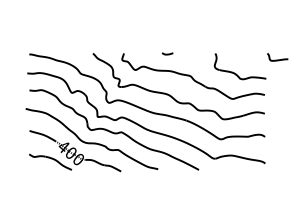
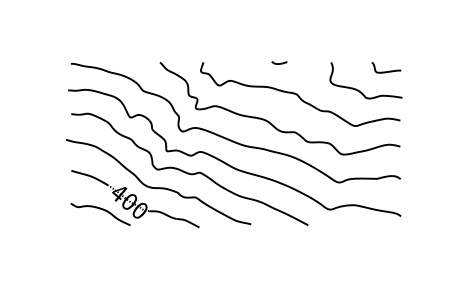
line: (167, 54) -> (279, 63), moved
curve: (277, 59) -> (386, 71), moved

